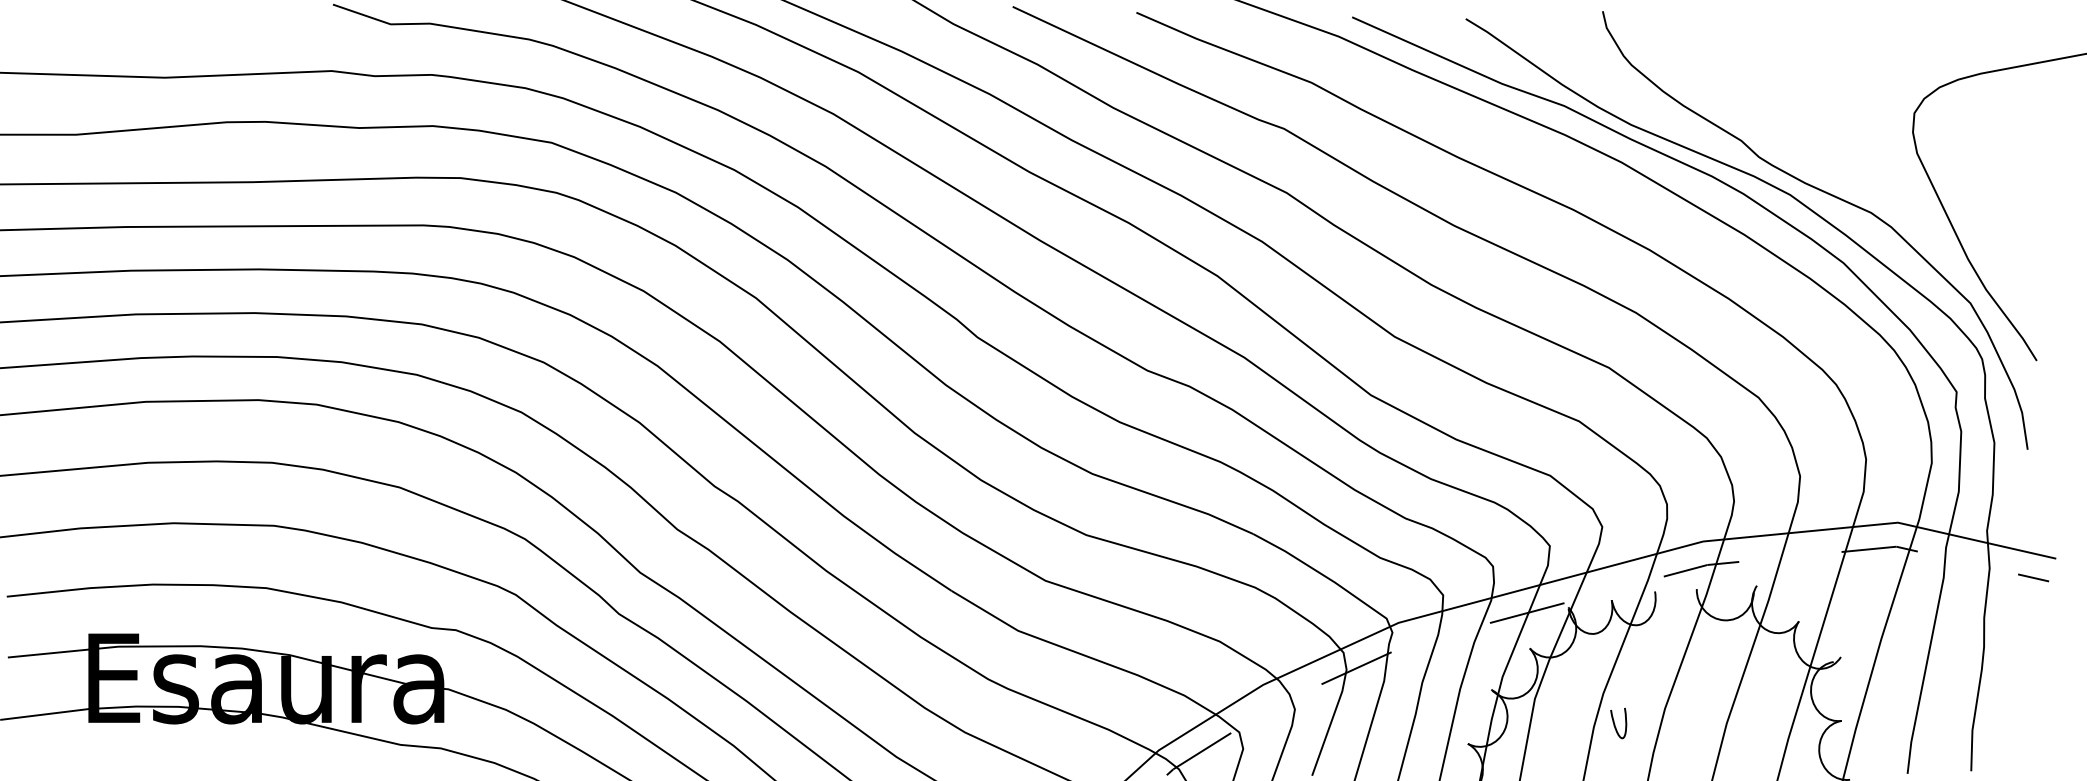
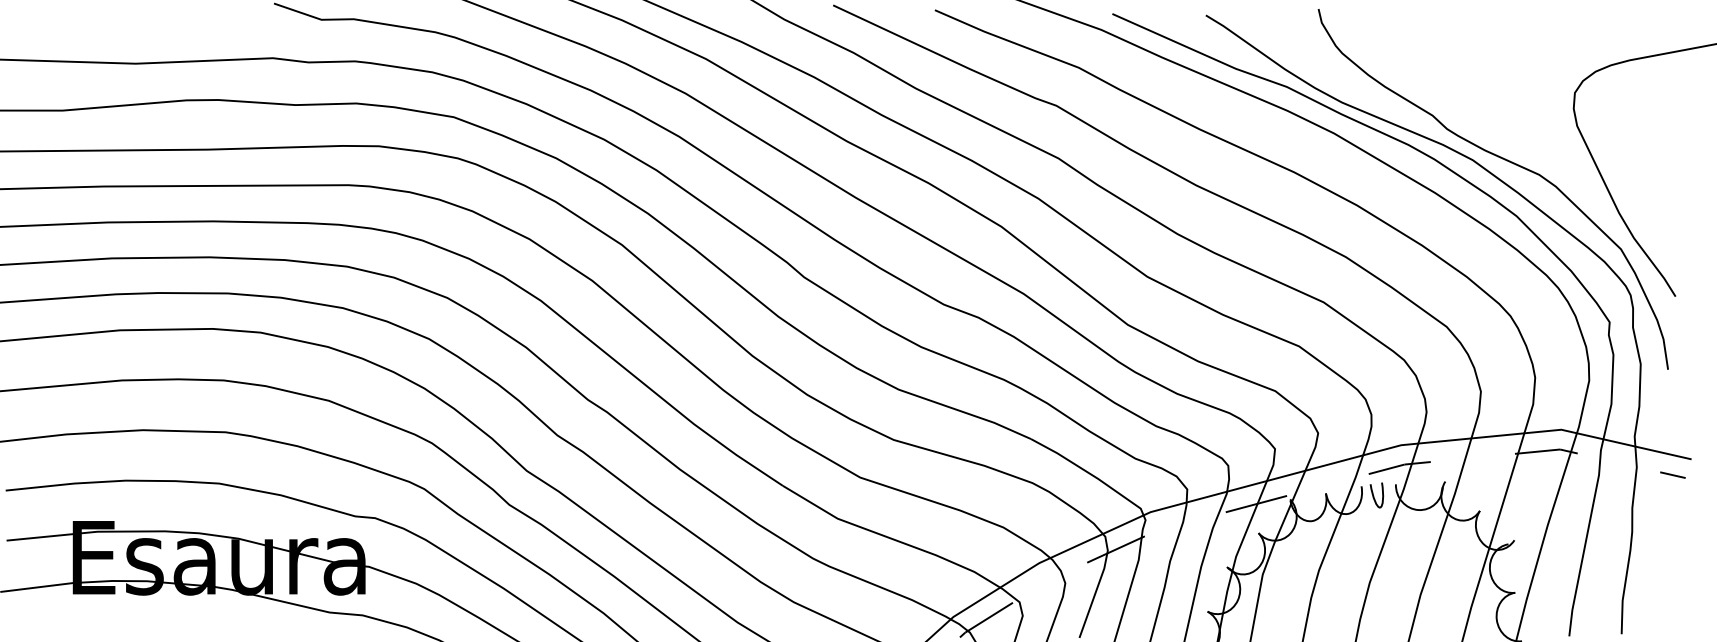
arc: (1615, 724) -> (1374, 496), moved

